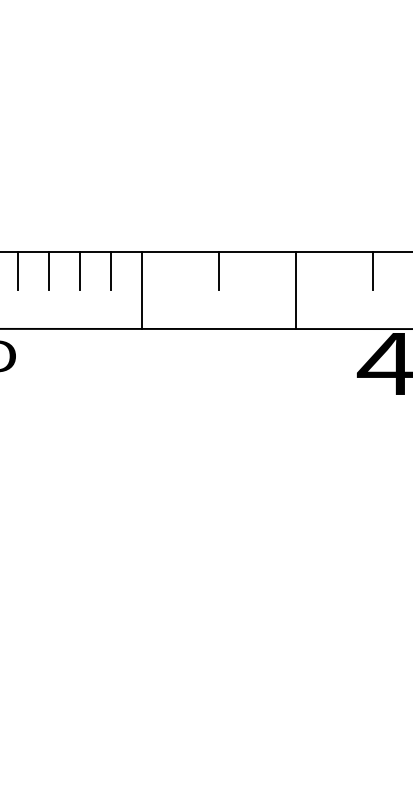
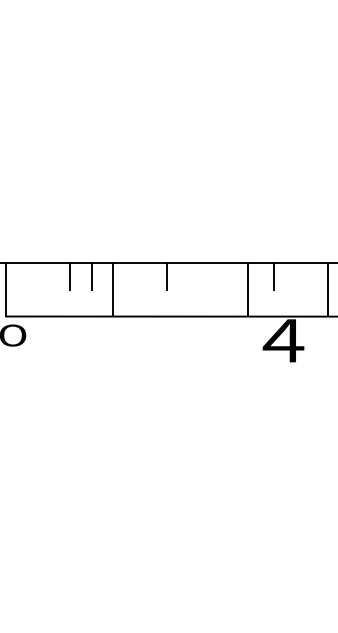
line: (17, 269) -> (27, 275), removed
line: (48, 269) -> (48, 275), removed
line: (296, 289) -> (247, 289), moved

